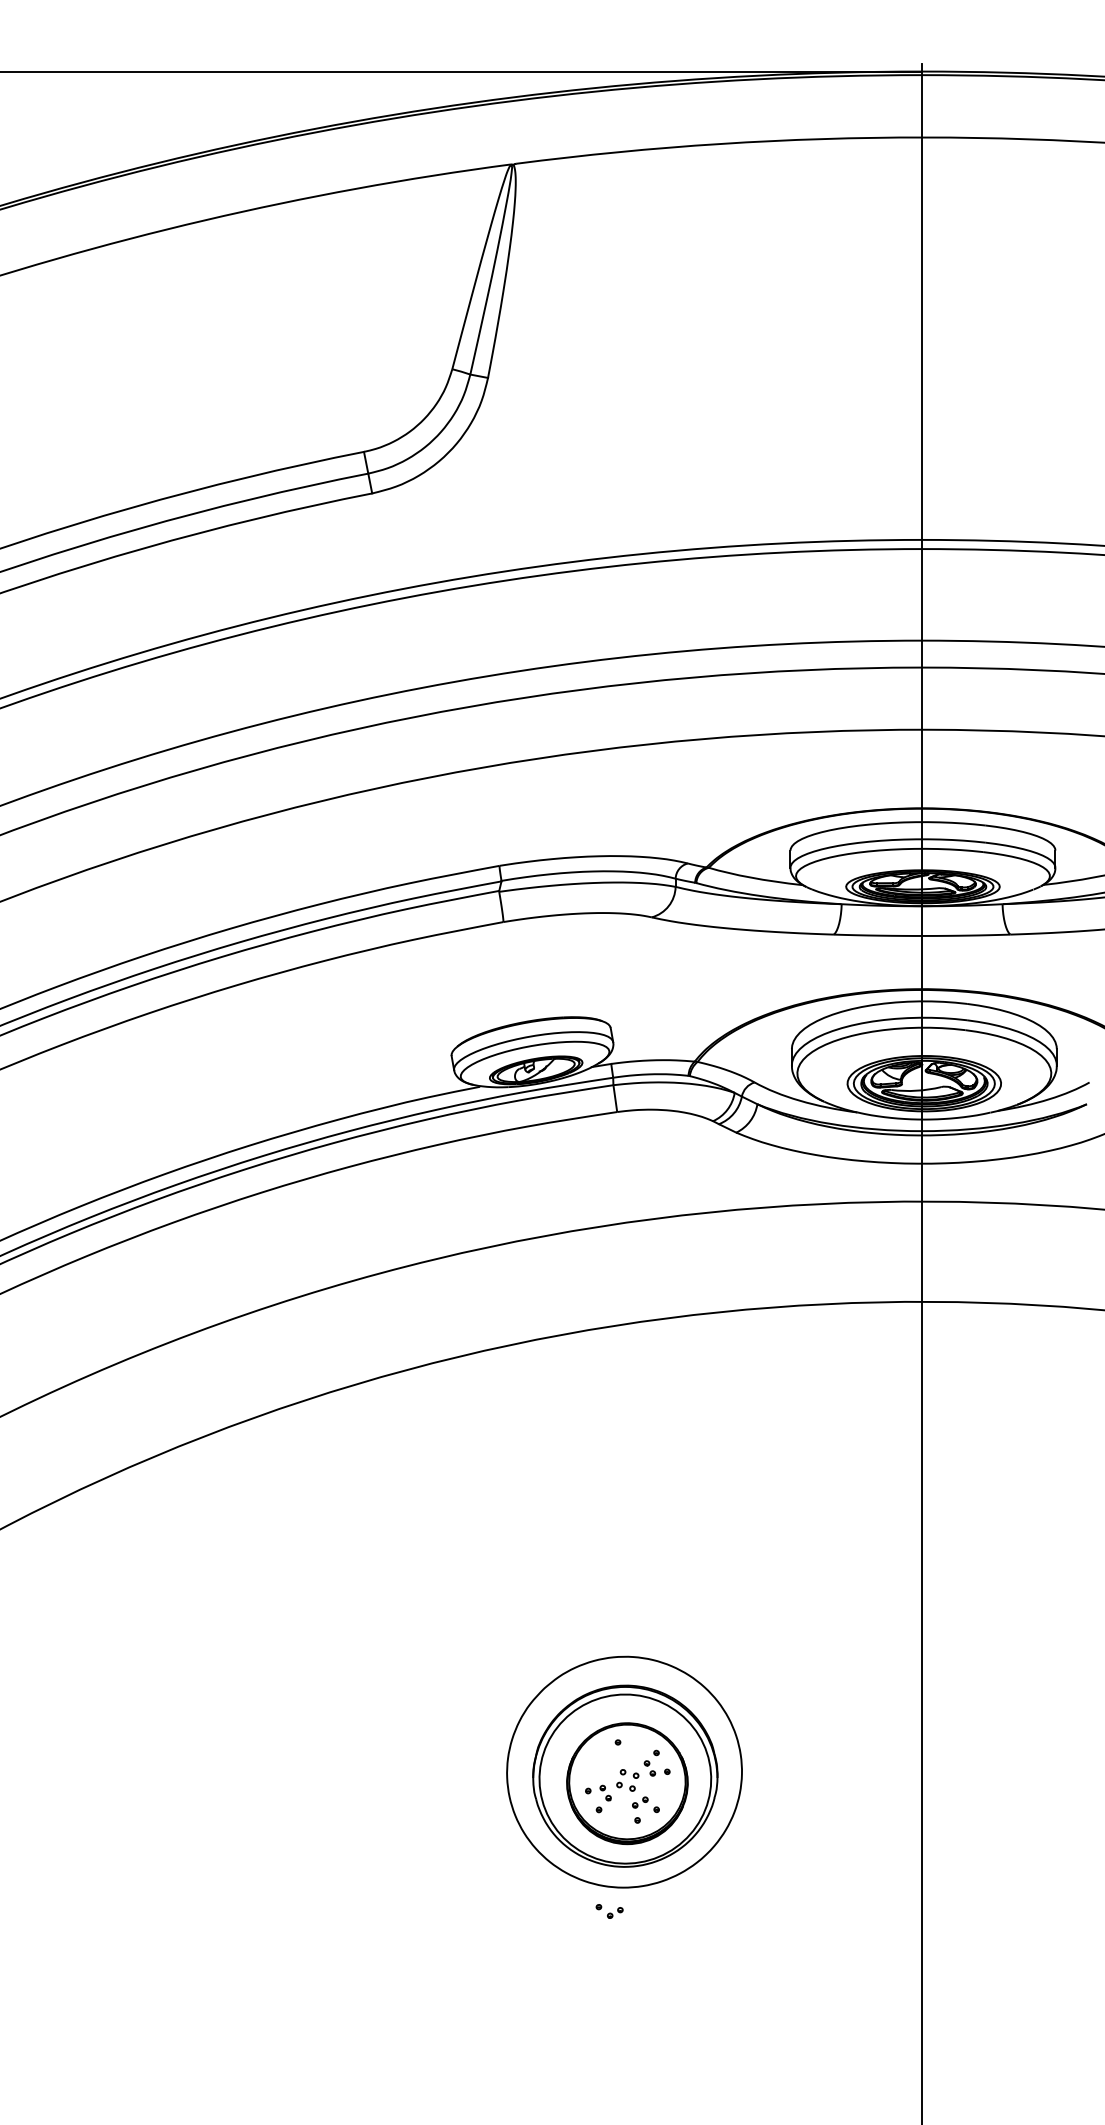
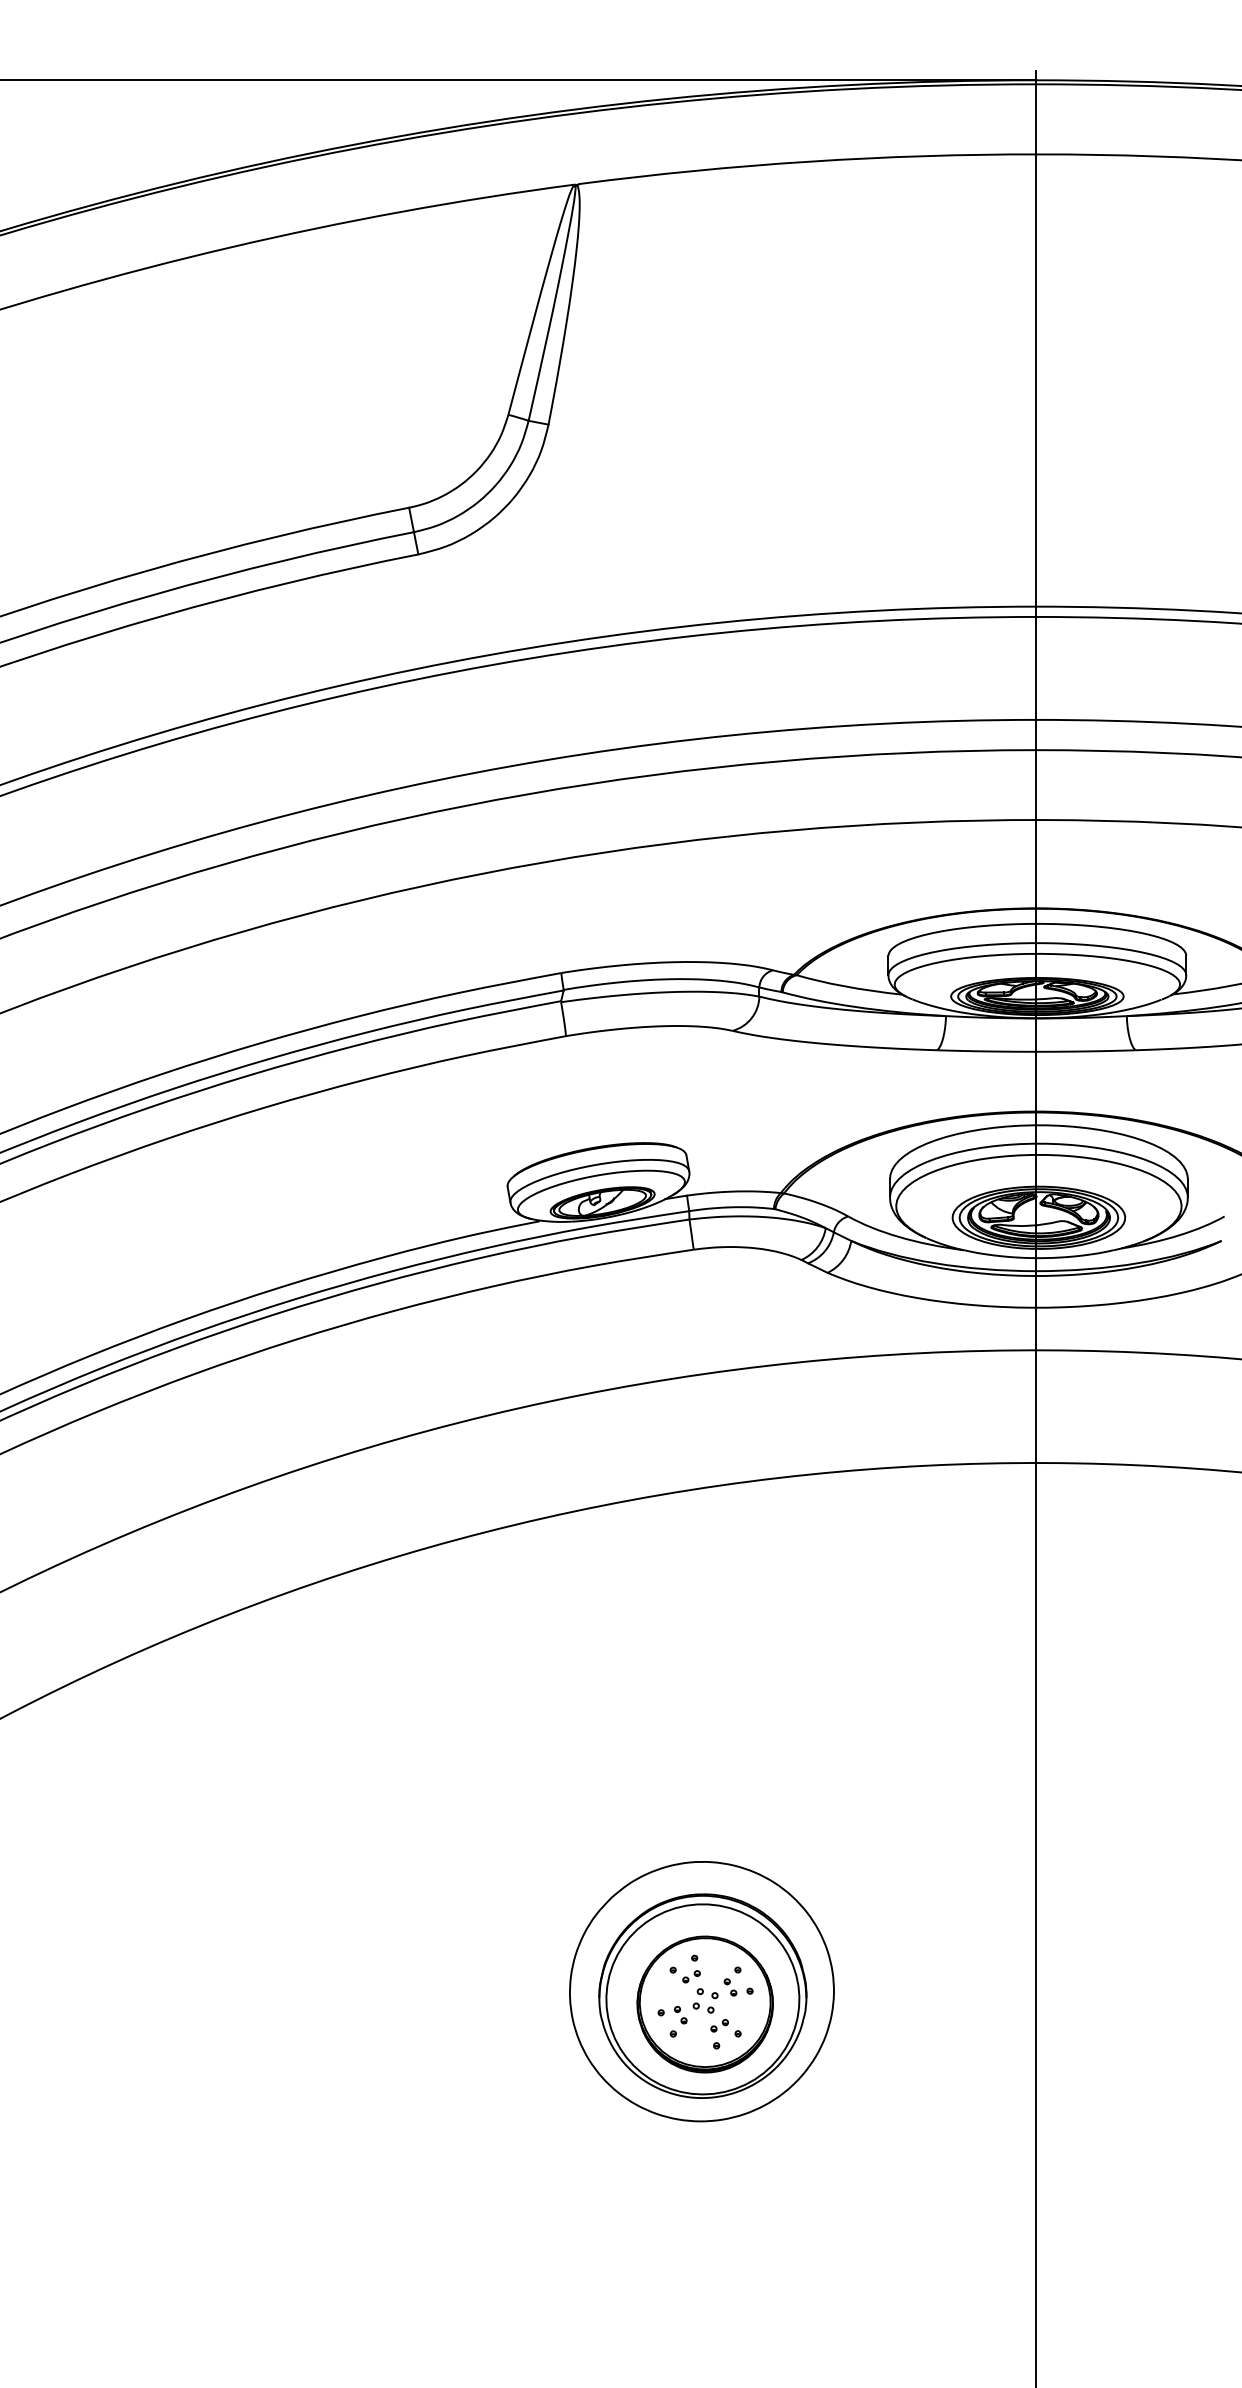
part: (609, 1911) -> (685, 1975), moved

